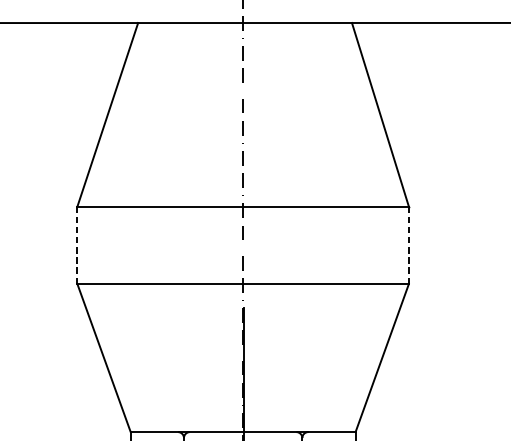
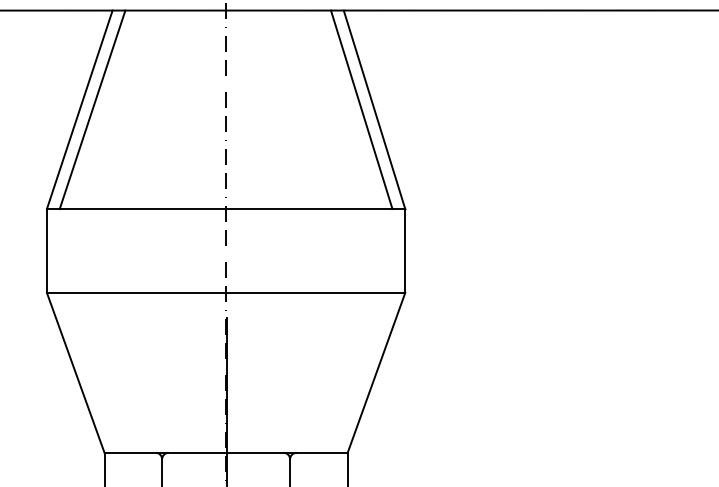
line: (119, 114) -> (92, 109), added
line: (368, 114) -> (361, 109), added
line: (77, 244) -> (46, 250), dashed -> solid
line: (409, 244) -> (405, 250), dashed -> solid

